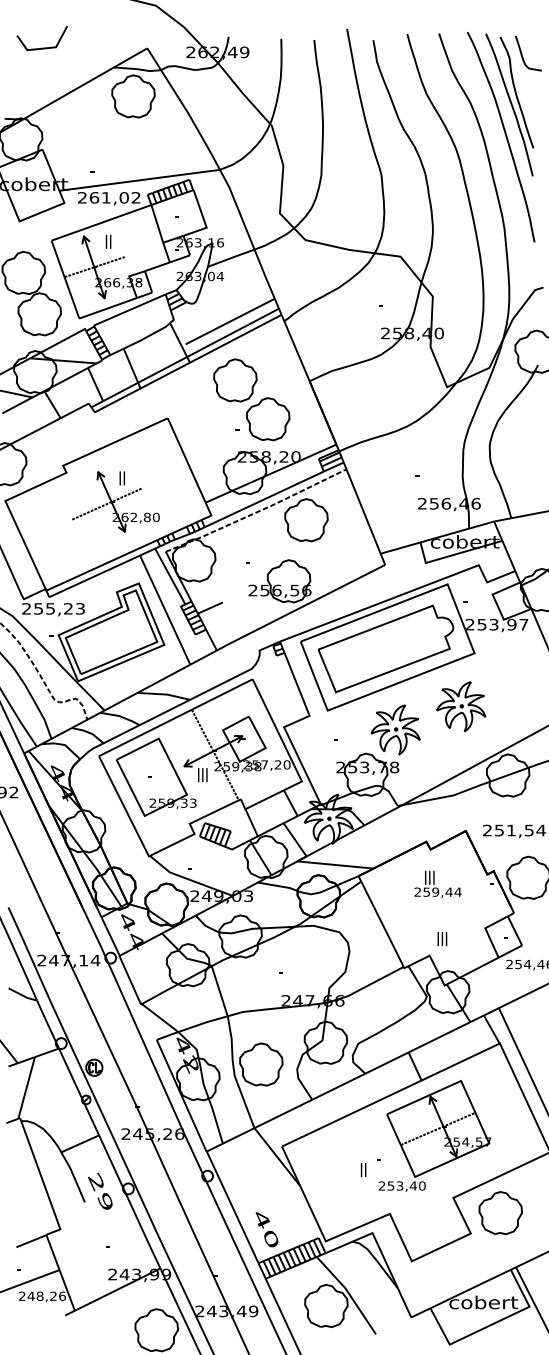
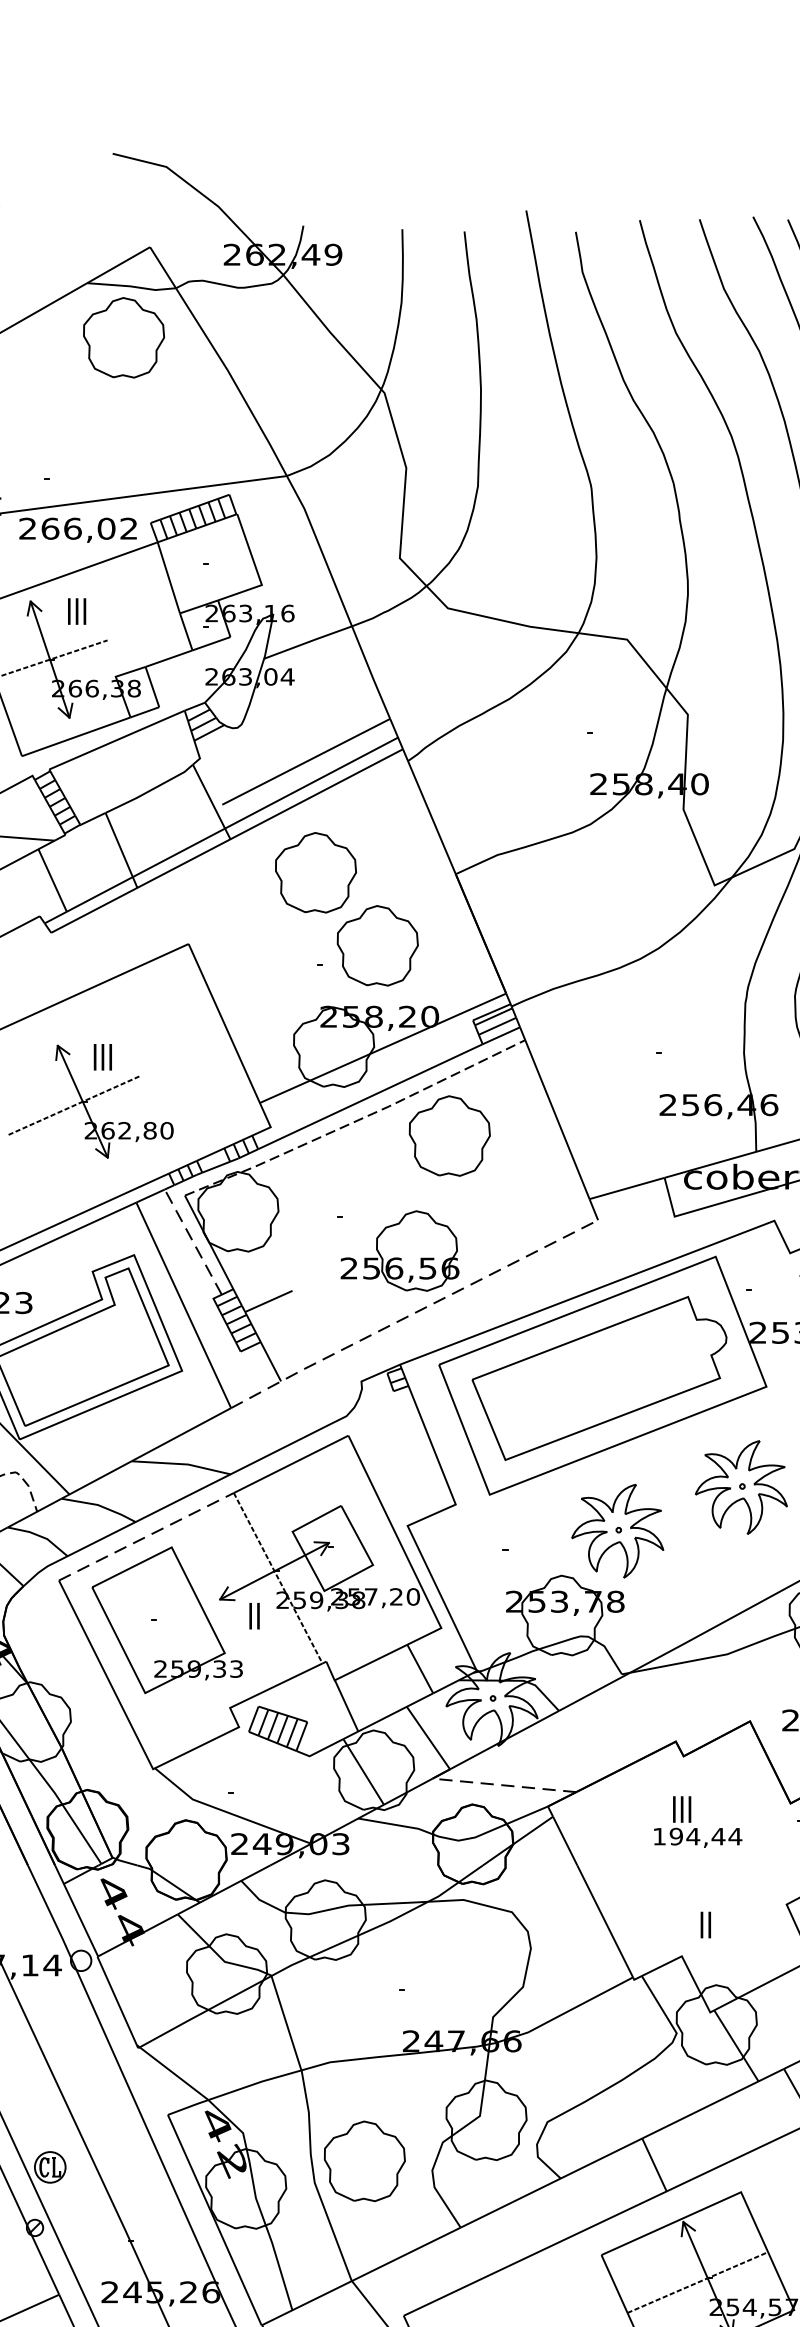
text: (106, 197) -> (73, 528), 261,02 -> 266,02
text: (108, 241) -> (76, 611), II -> III
text: (122, 478) -> (103, 1057), II -> III
line: (170, 576) -> (193, 1242), solid -> dashed
line: (287, 614) -> (414, 1313), solid -> dashed
line: (145, 733) -> (146, 1537), solid -> dashed
text: (202, 775) -> (253, 1616), III -> II
line: (334, 864) -> (502, 1784), solid -> dashed
text: (426, 891) -> (675, 1835), 259,44 -> 194,44
text: (442, 939) -> (706, 1925), III -> II

